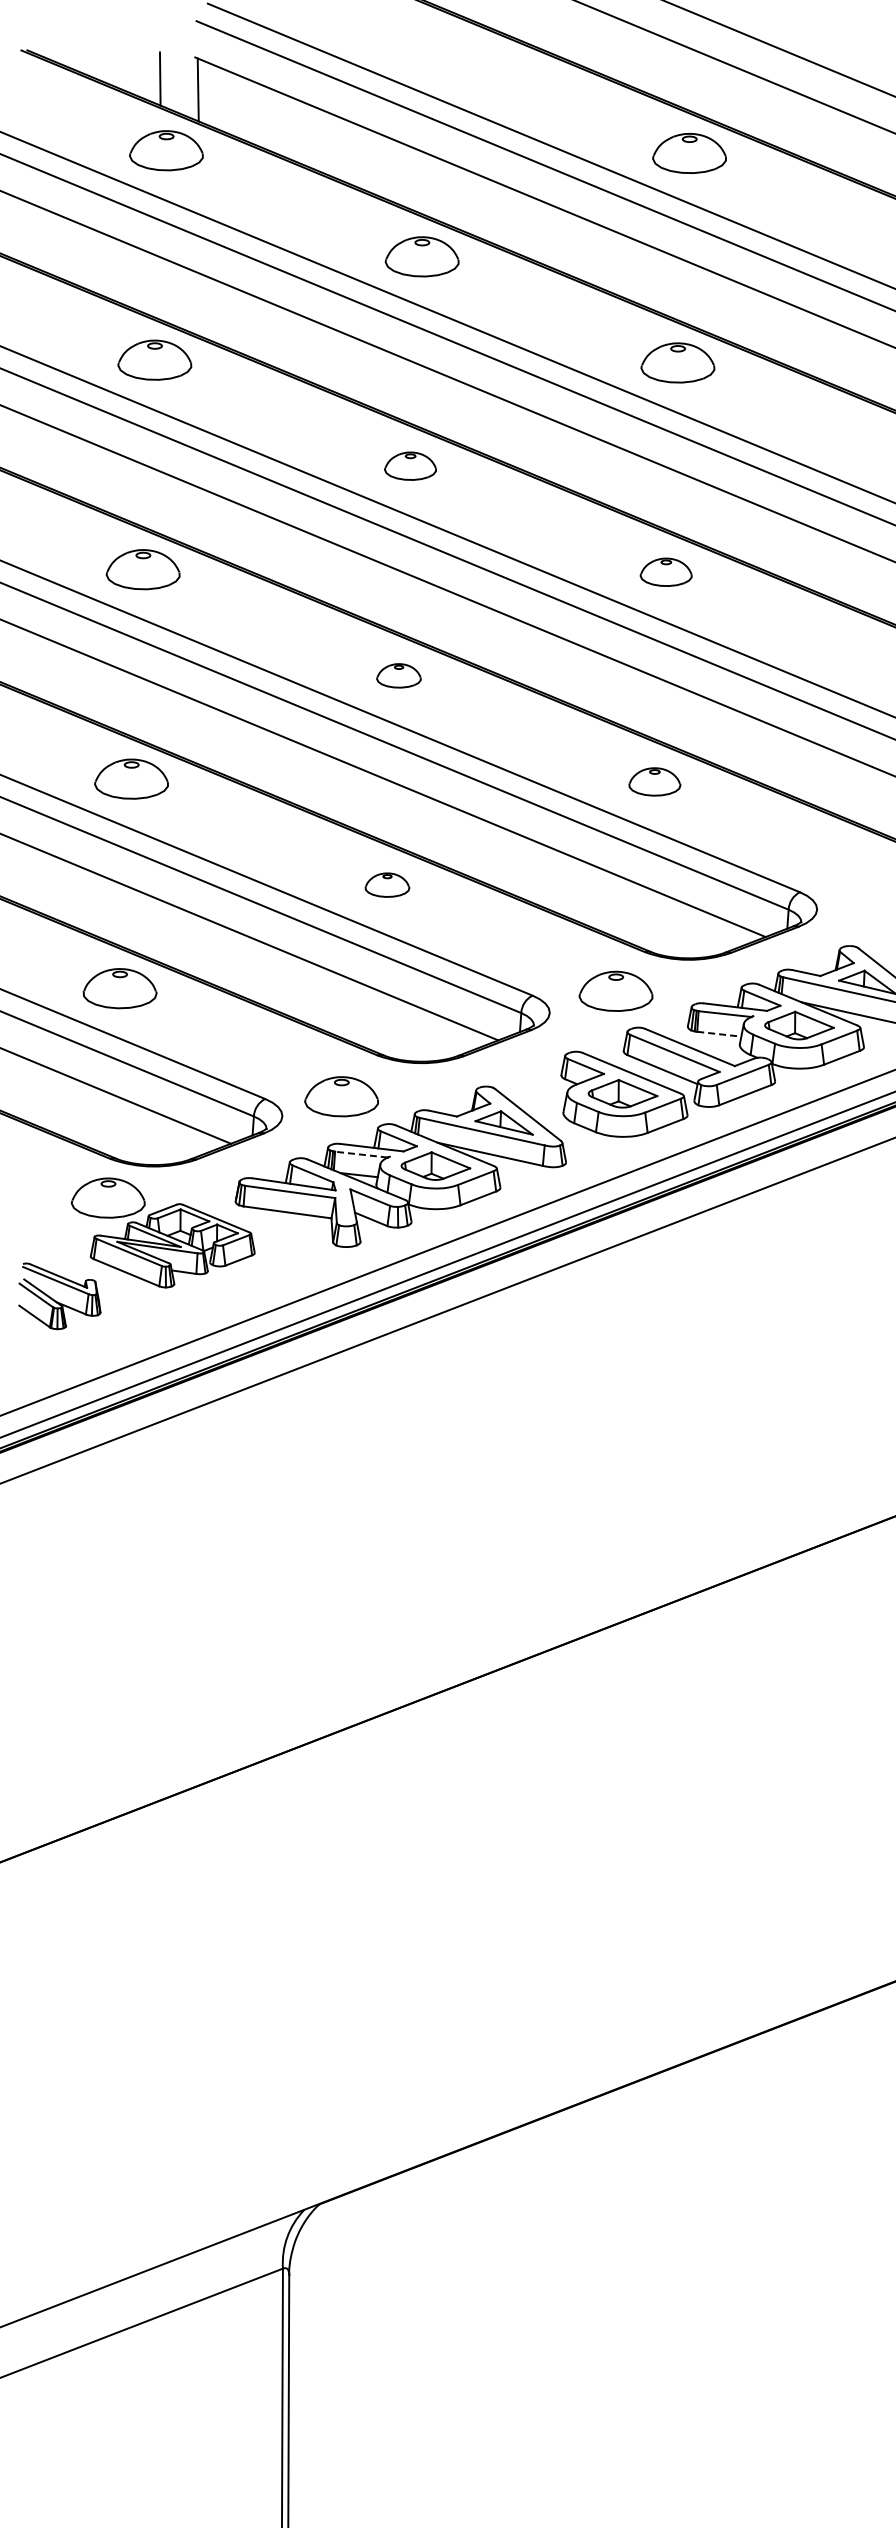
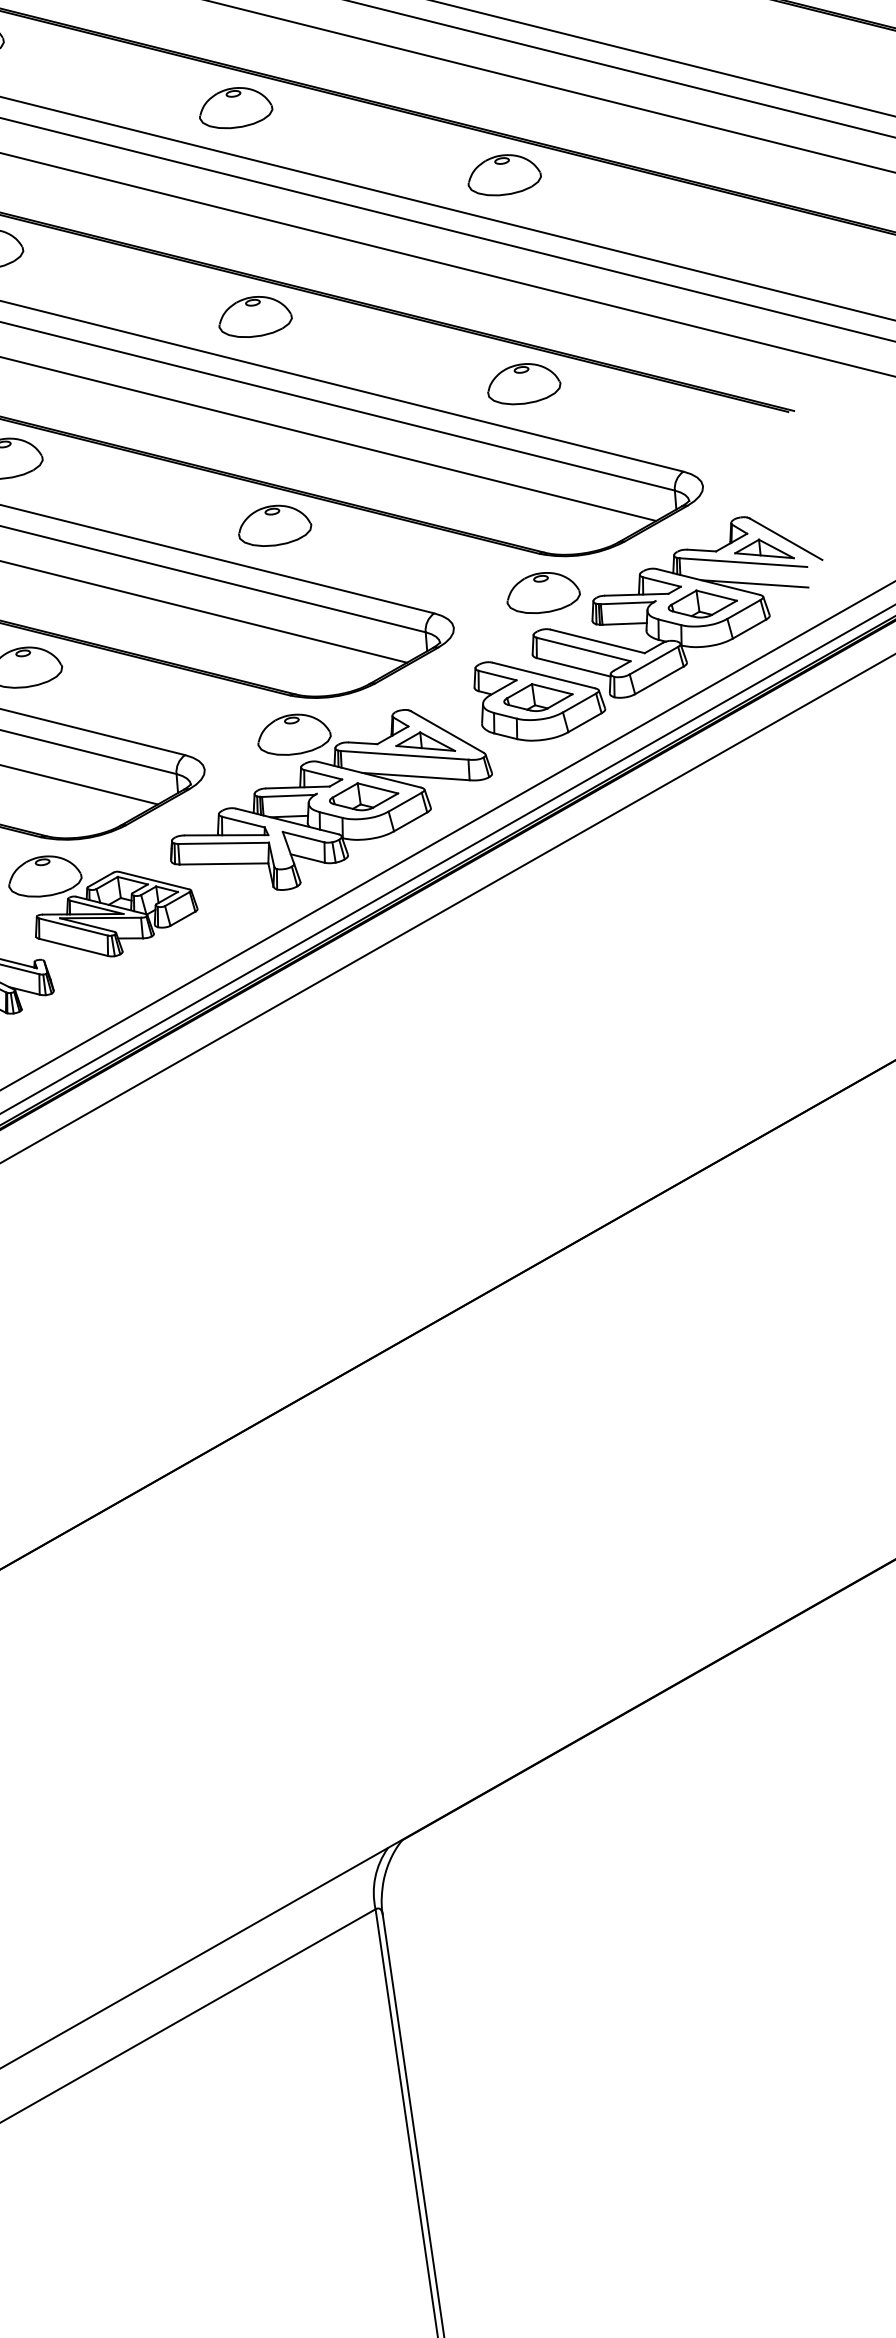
part: (410, 465) -> (235, 107), size x1.43
part: (665, 571) -> (503, 174), size x1.43
part: (398, 675) -> (254, 316), size x1.67
part: (654, 781) -> (523, 383), size x1.43
part: (387, 884) -> (274, 524), size x1.67
part: (615, 990) -> (542, 592), moved
line: (719, 1034) -> (624, 624), dashed -> solid
part: (341, 1096) -> (293, 734), moved
line: (360, 1154) -> (287, 795), dashed -> solid

